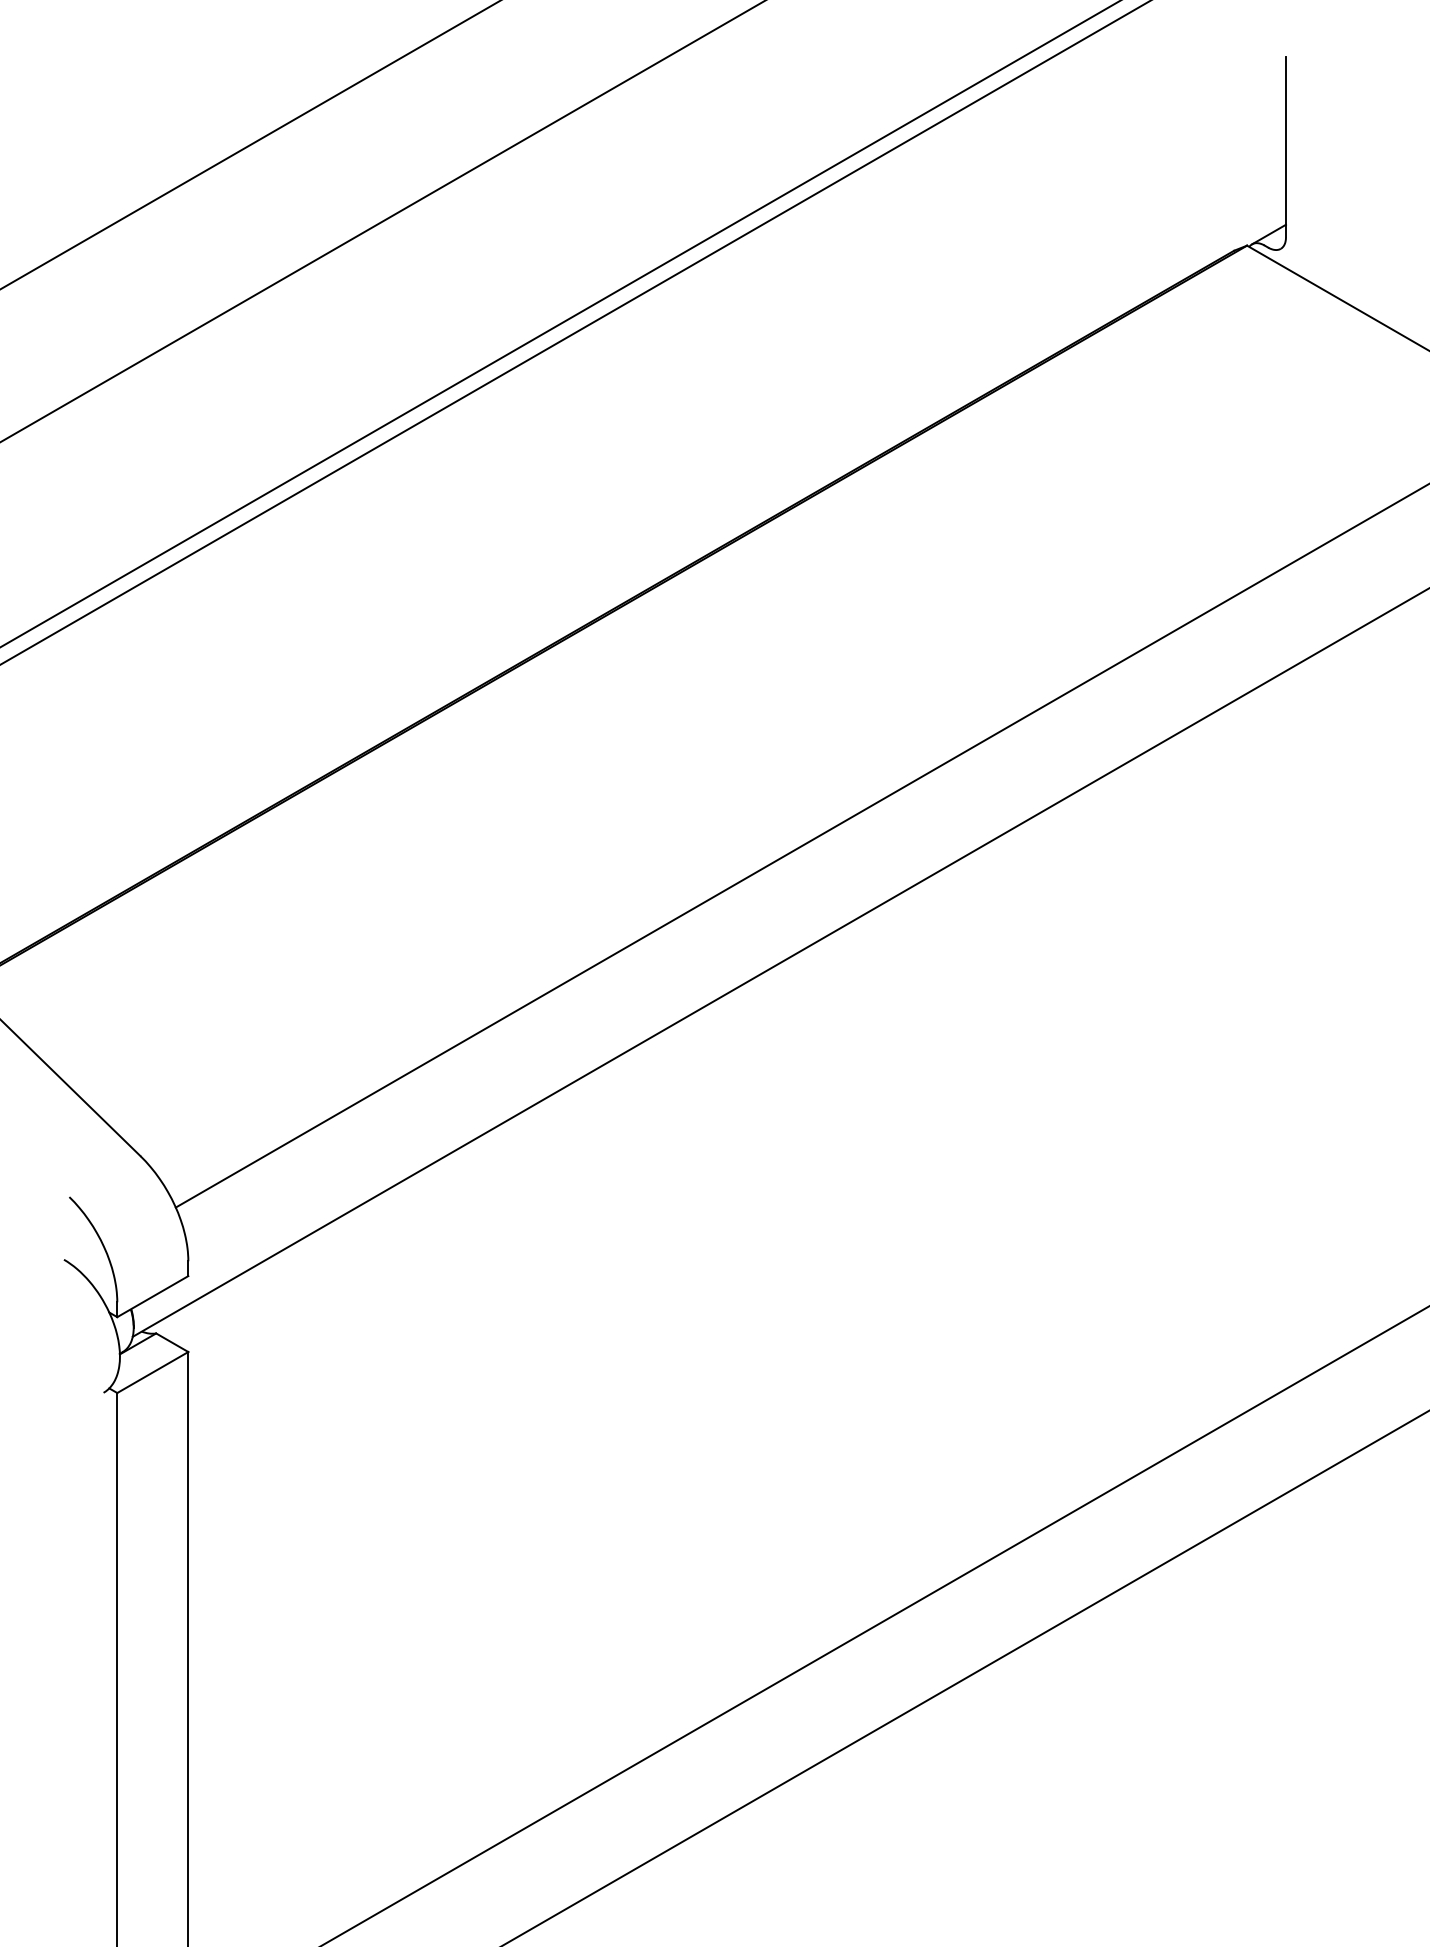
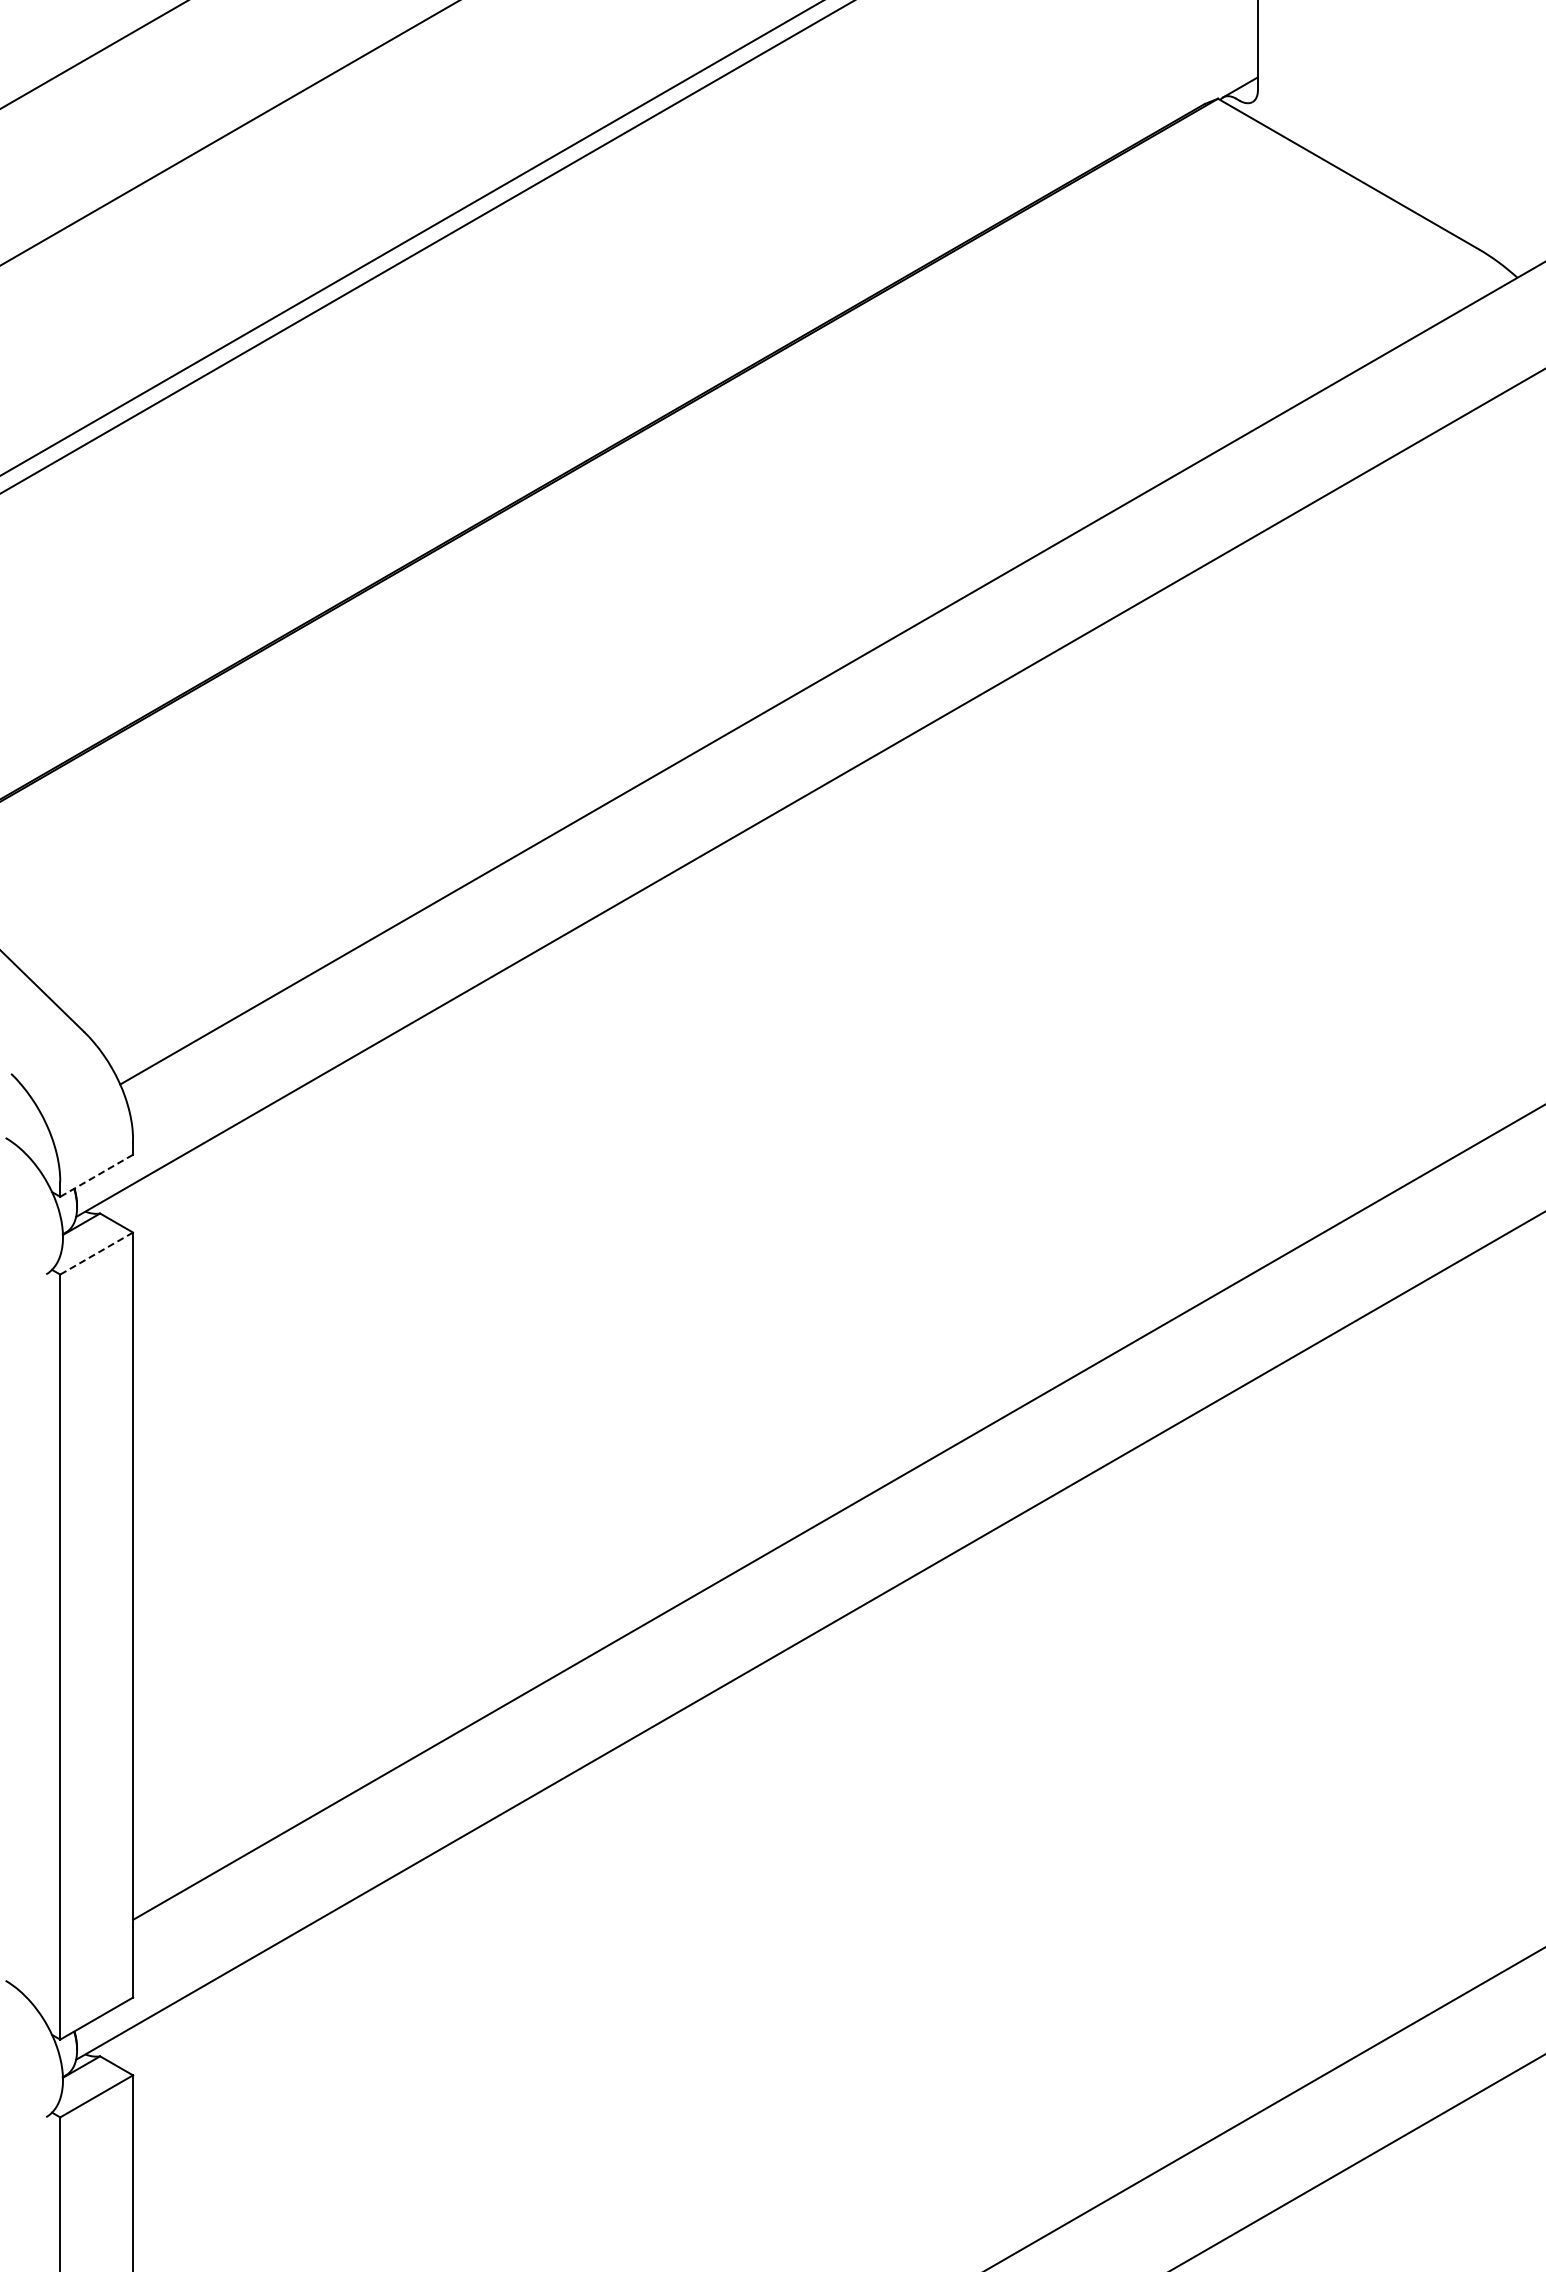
line: (152, 1297) -> (96, 1176), solid -> dashed
line: (152, 1372) -> (96, 1253), solid -> dashed

